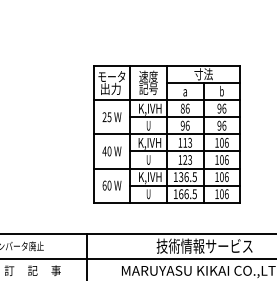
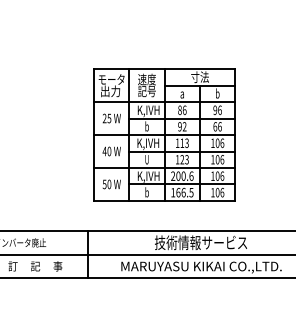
text: (148, 125) -> (146, 126), U -> b
text: (187, 125) -> (184, 126), 96 -> 92
text: (219, 125) -> (215, 126), 96 -> 66
text: (185, 176) -> (182, 175), 136.5 -> 200.6
text: (104, 184) -> (104, 183), 60 -> 50
text: (148, 194) -> (146, 192), U -> b

